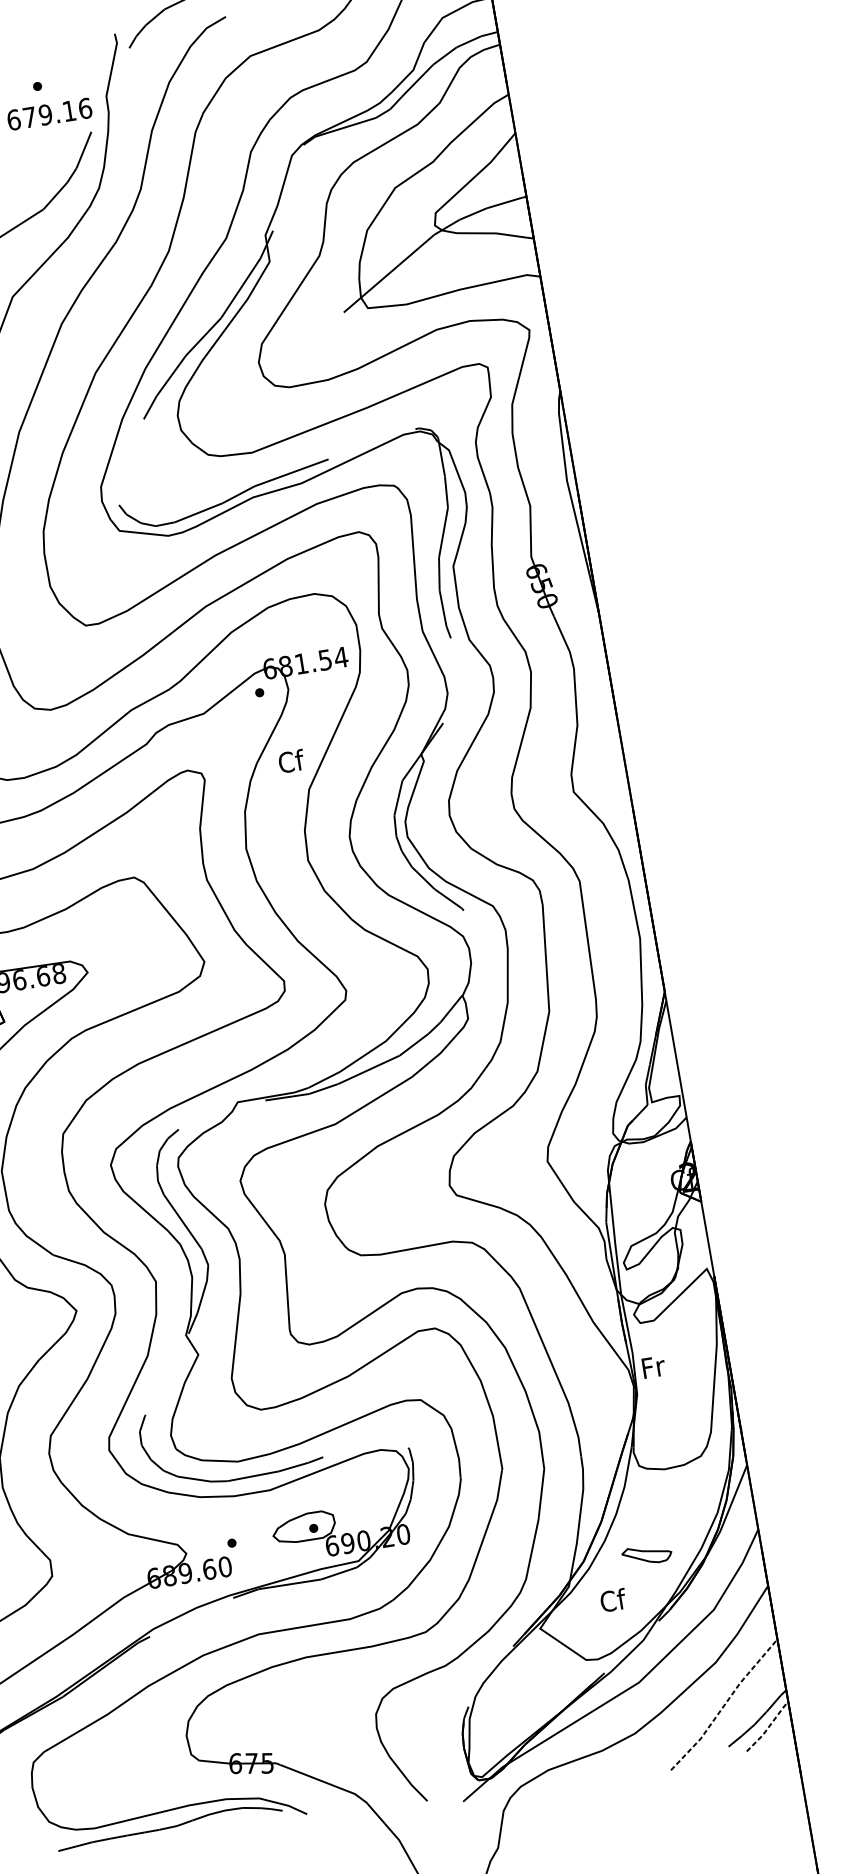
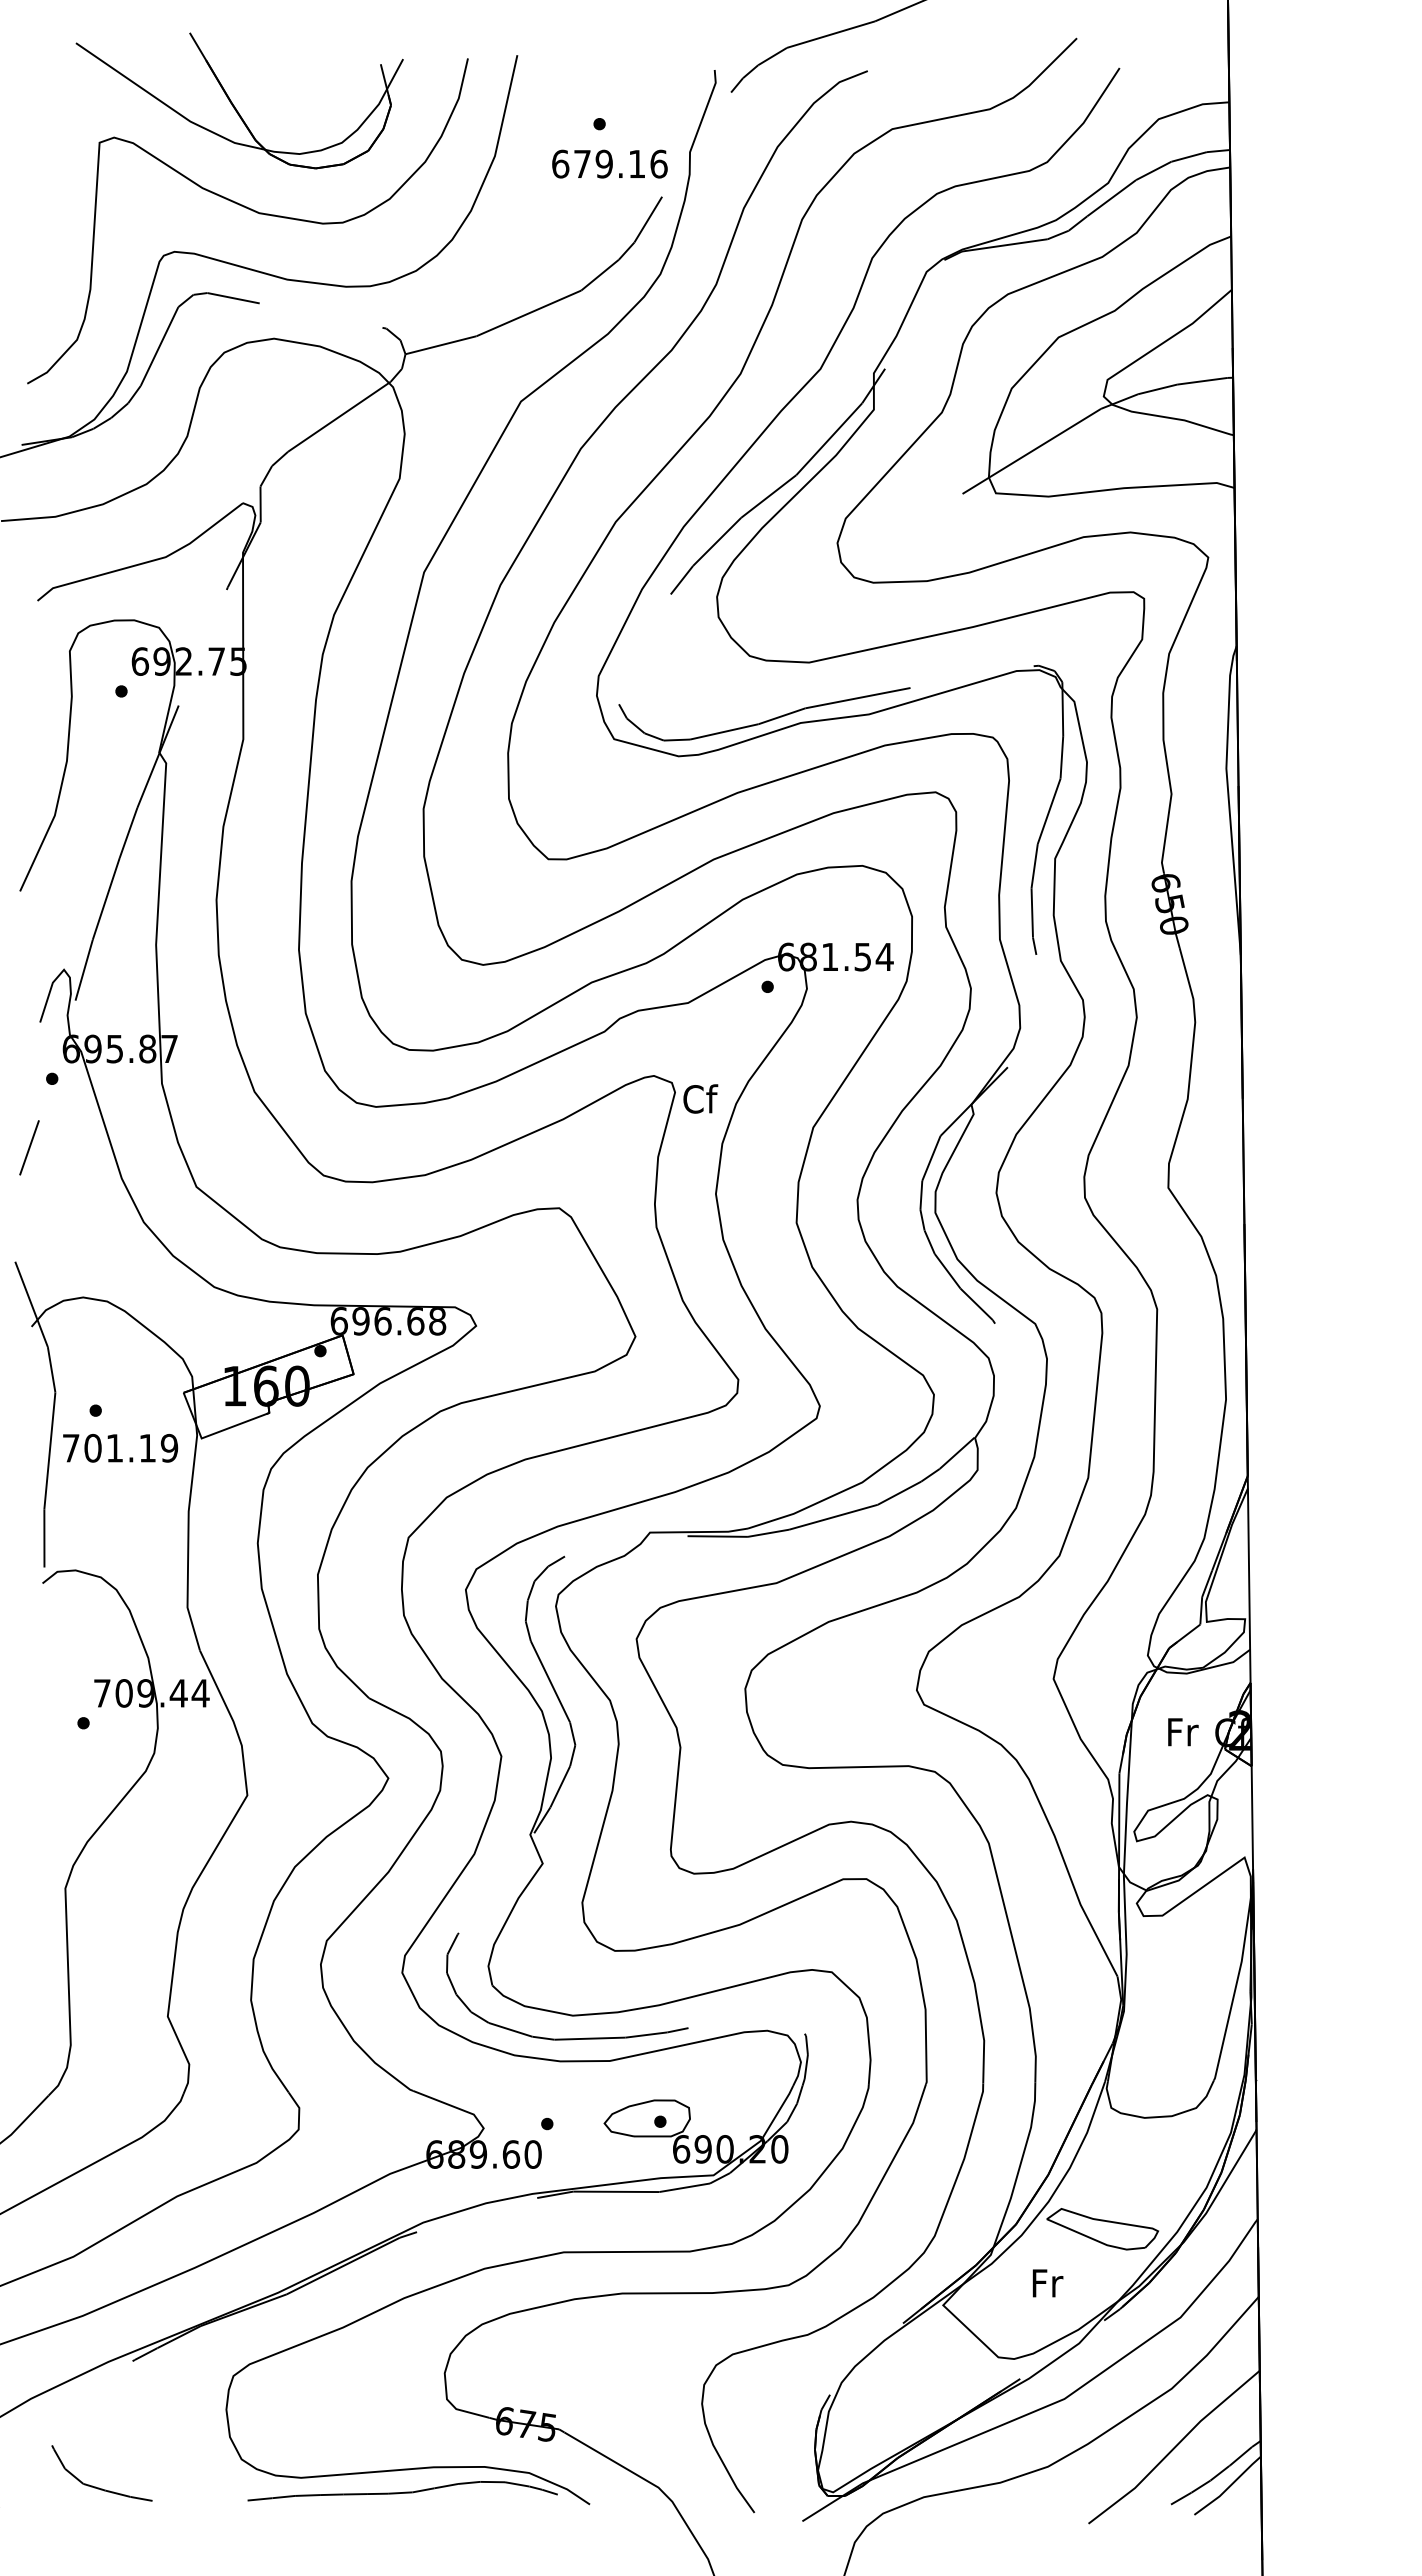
text: (291, 761) -> (700, 1098), moved
text: (654, 1367) -> (1183, 1732), moved
part: (646, 1555) -> (1102, 2229), size x1.67
text: (613, 1600) -> (1047, 2282), Cf -> Fr
line: (724, 1704) -> (1174, 2447), dashed -> solid
line: (768, 1727) -> (1228, 2487), dashed -> solid

